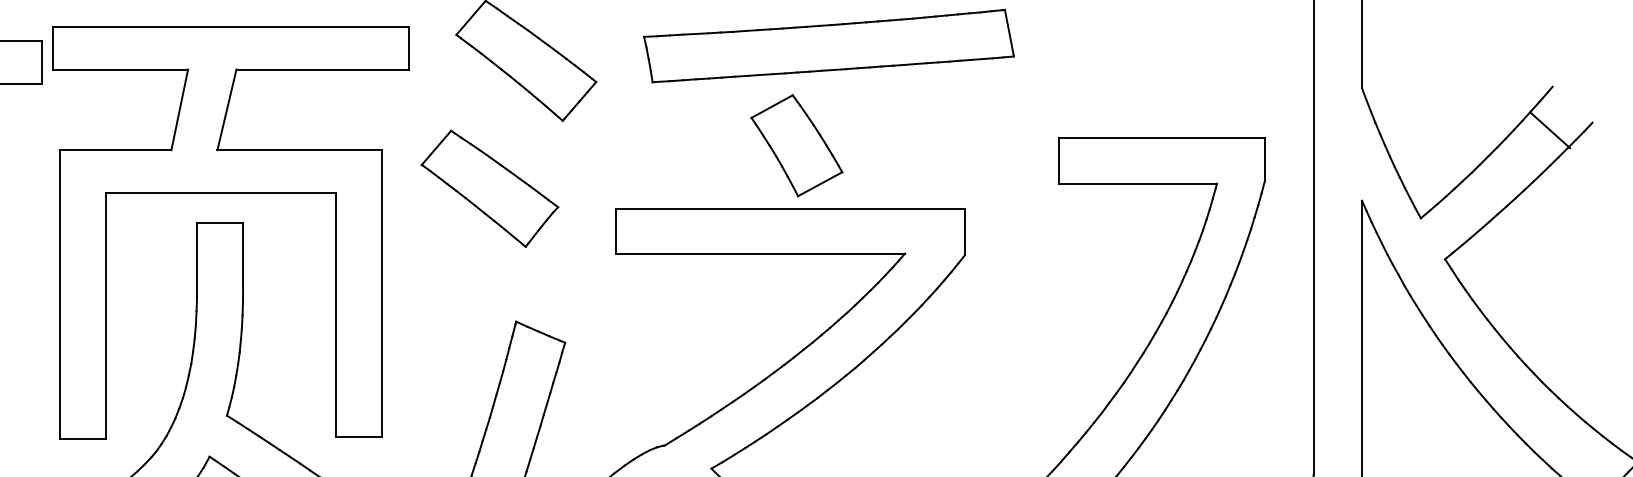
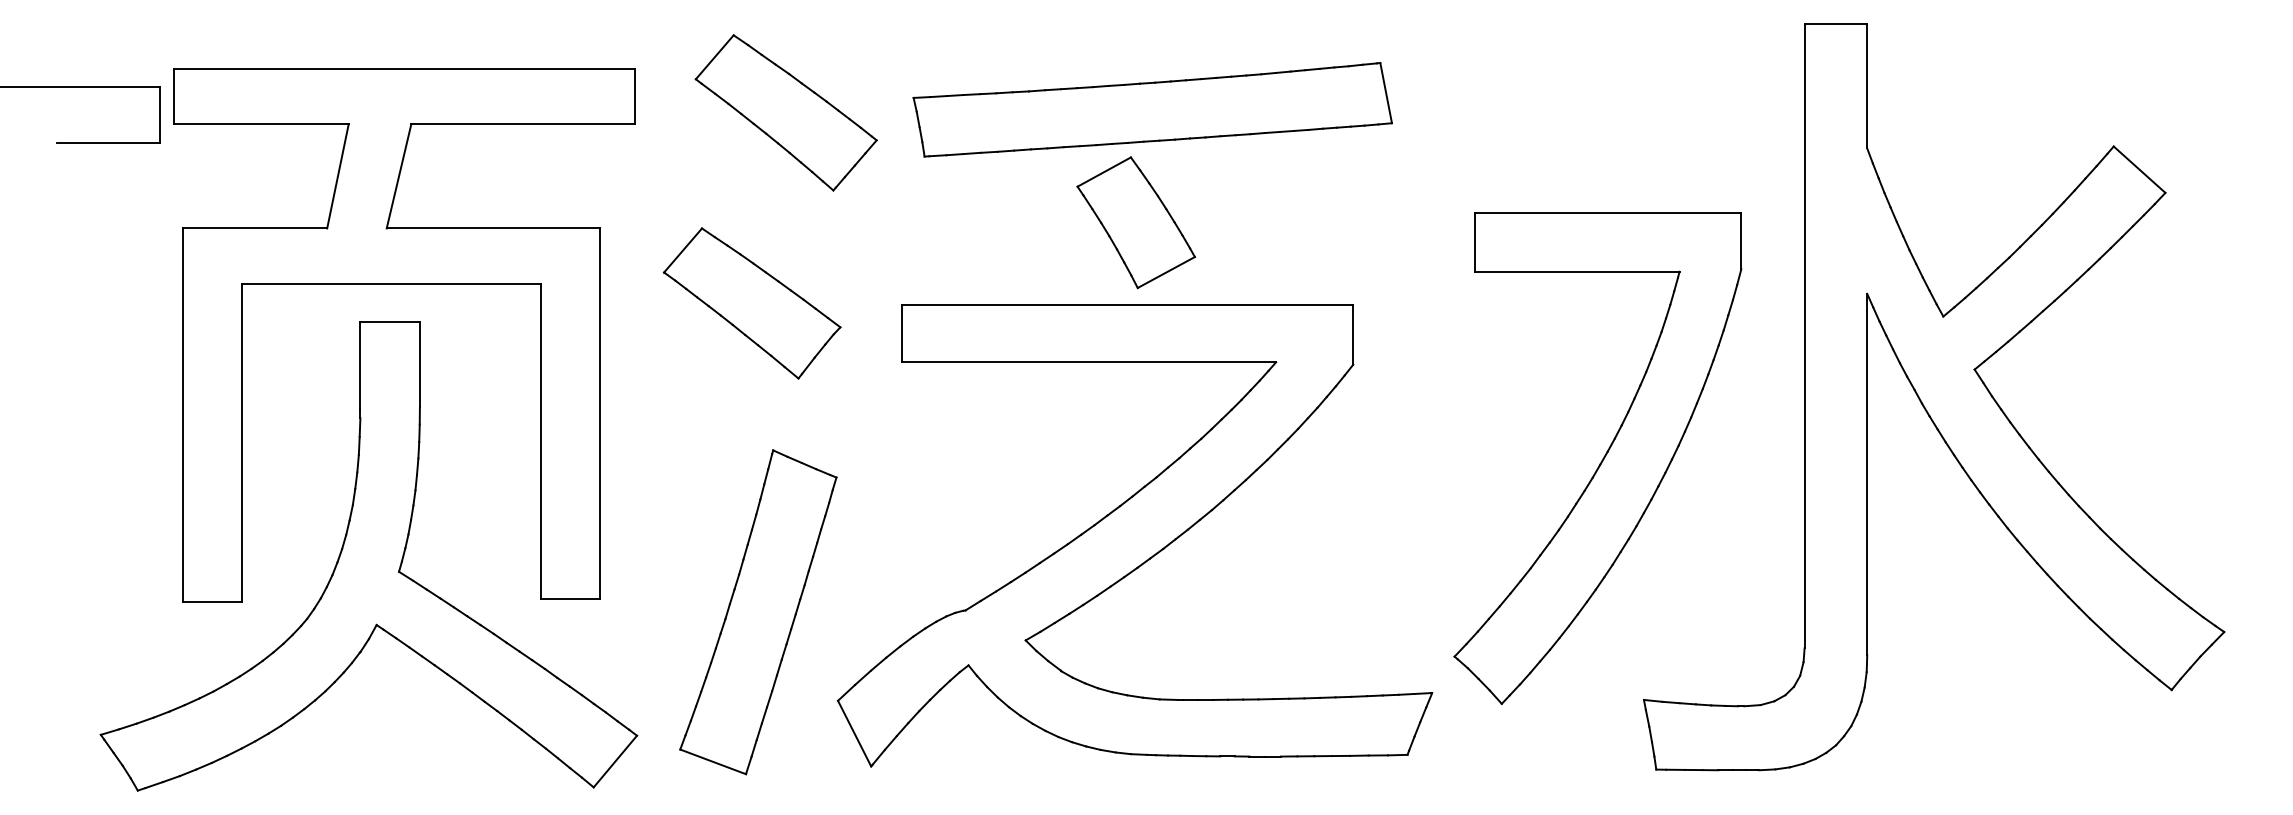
part: (828, 45) -> (1152, 109), moved
line: (1550, 130) -> (2139, 169), moved
part: (489, 188) -> (751, 303), moved

